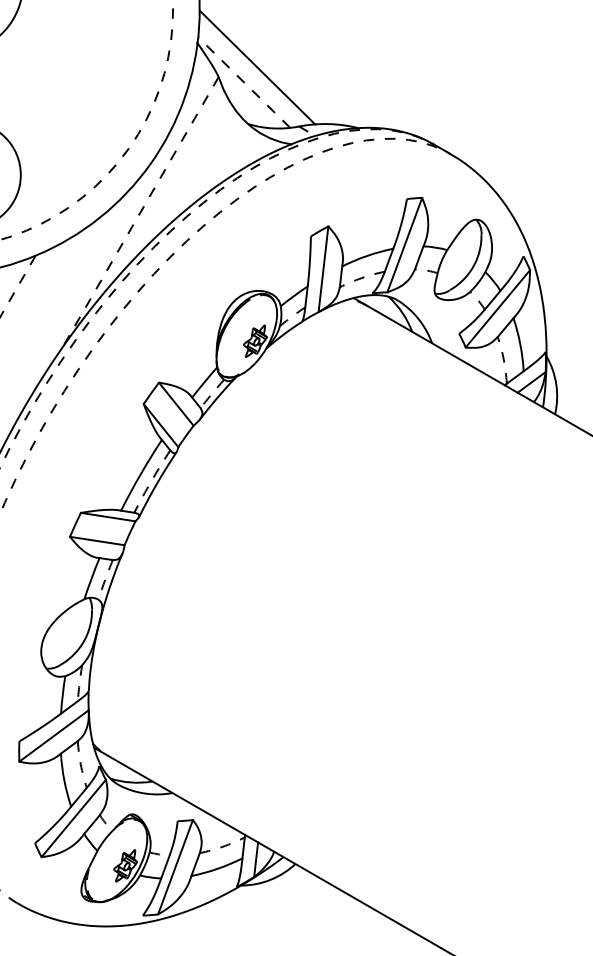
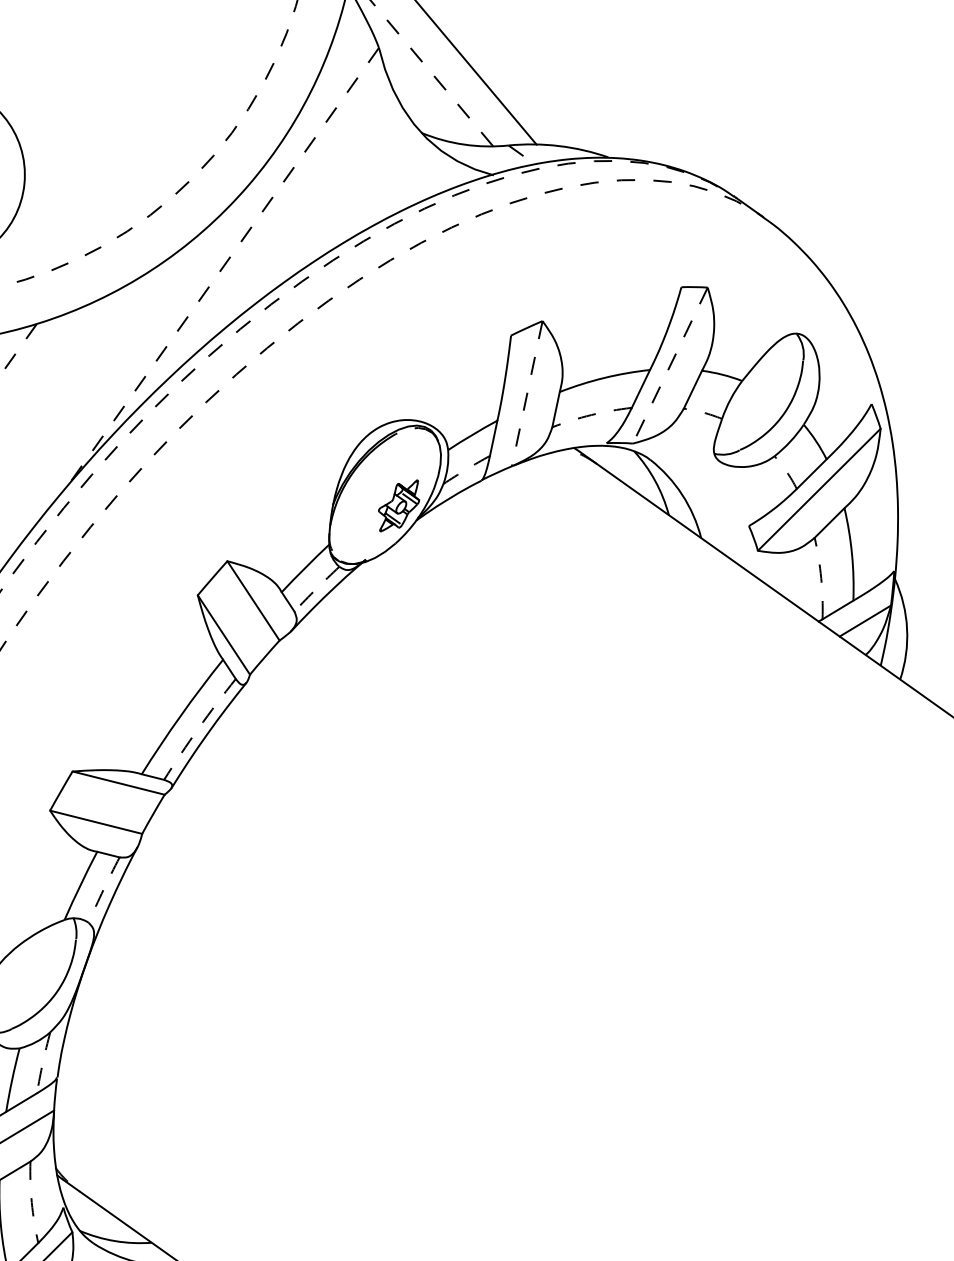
line: (404, 245) -> (669, 366), solid -> dashed
line: (323, 269) -> (527, 394), solid -> dashed

